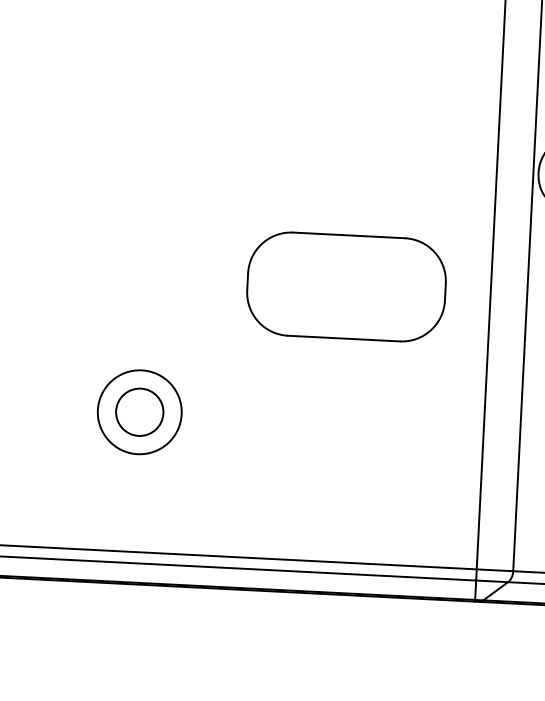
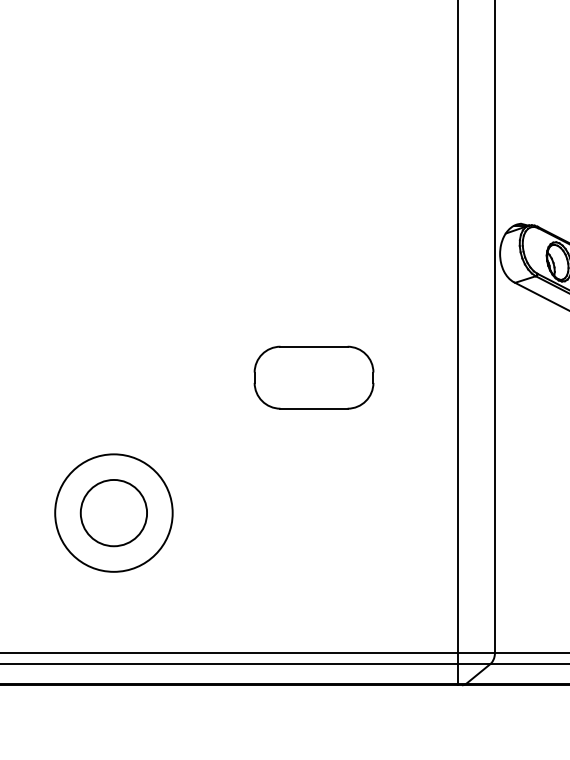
part: (345, 286) -> (313, 377), size x0.6
circle: (139, 411) -> (113, 512), size x1.4
circle: (139, 412) -> (113, 513), size x1.4

